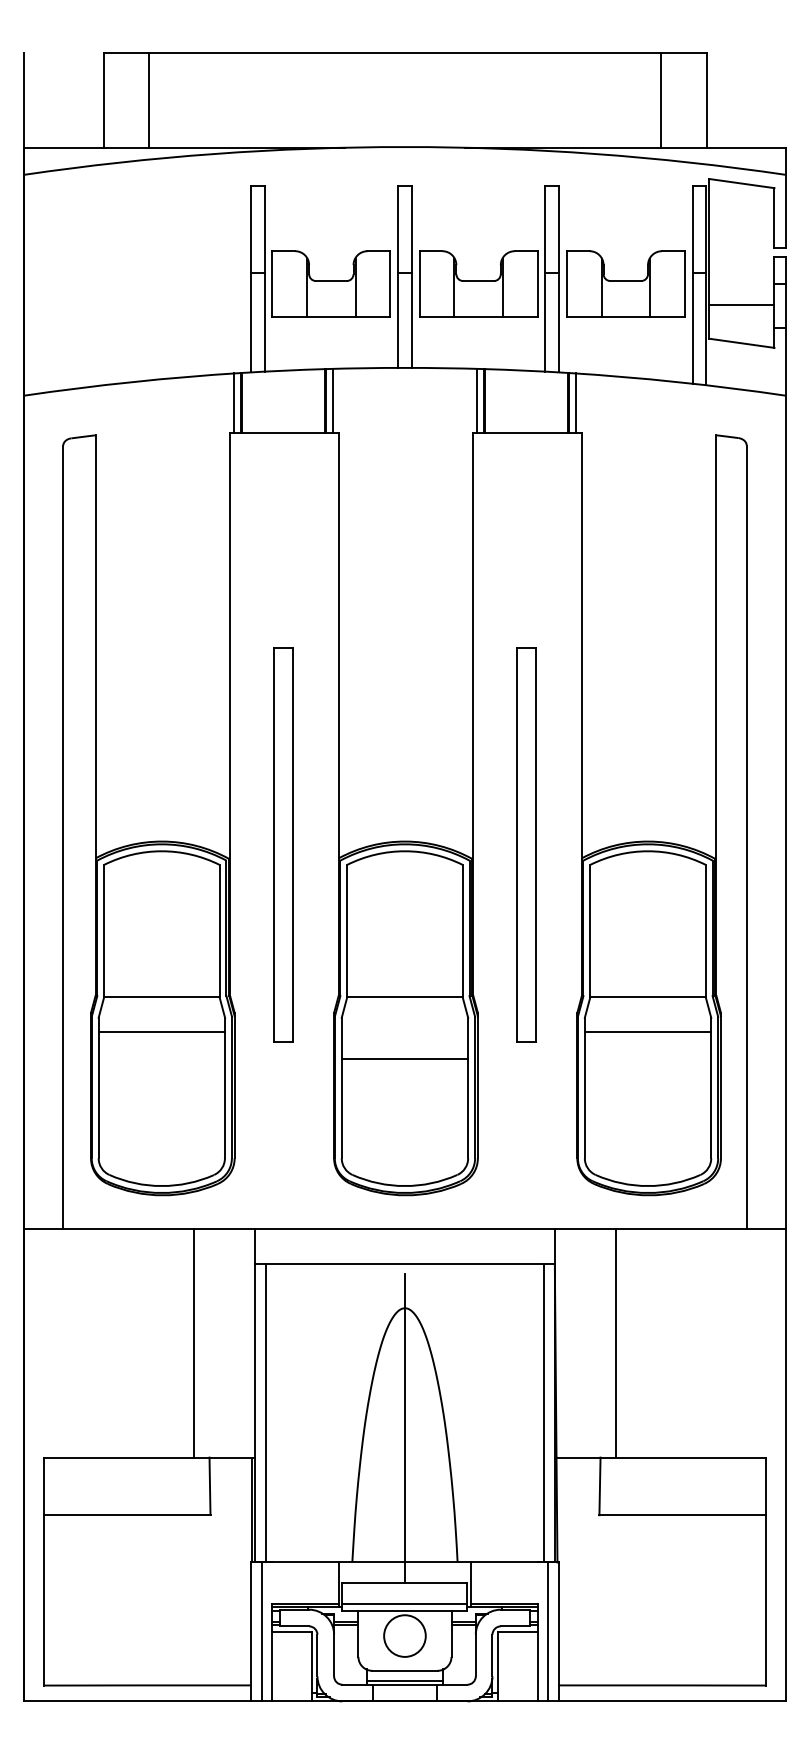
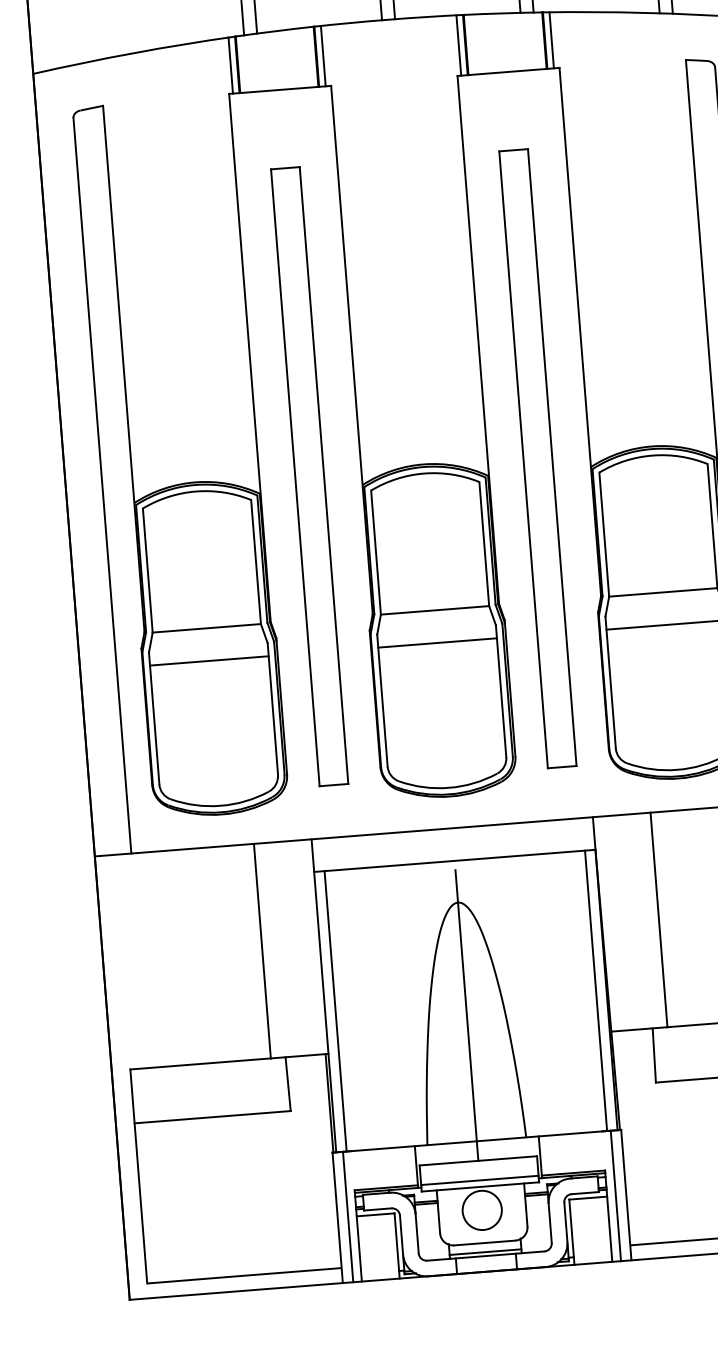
part: (283, 845) -> (309, 477), size x1.67
part: (526, 845) -> (537, 459), size x1.67
line: (404, 1058) -> (437, 642), moved

